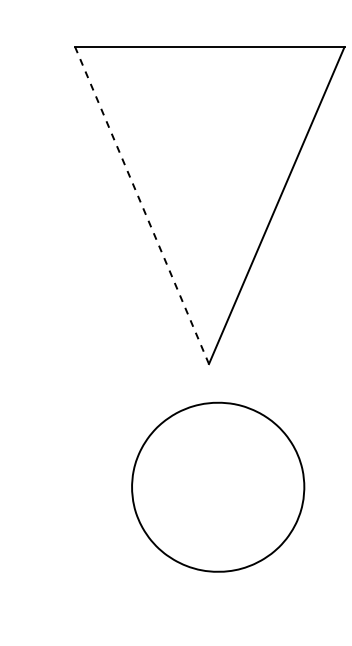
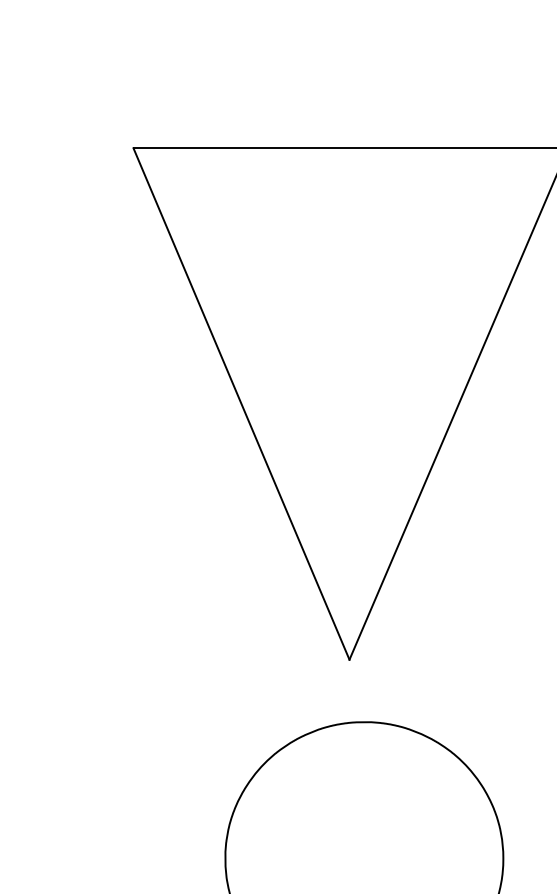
line: (141, 205) -> (240, 403), dashed -> solid

